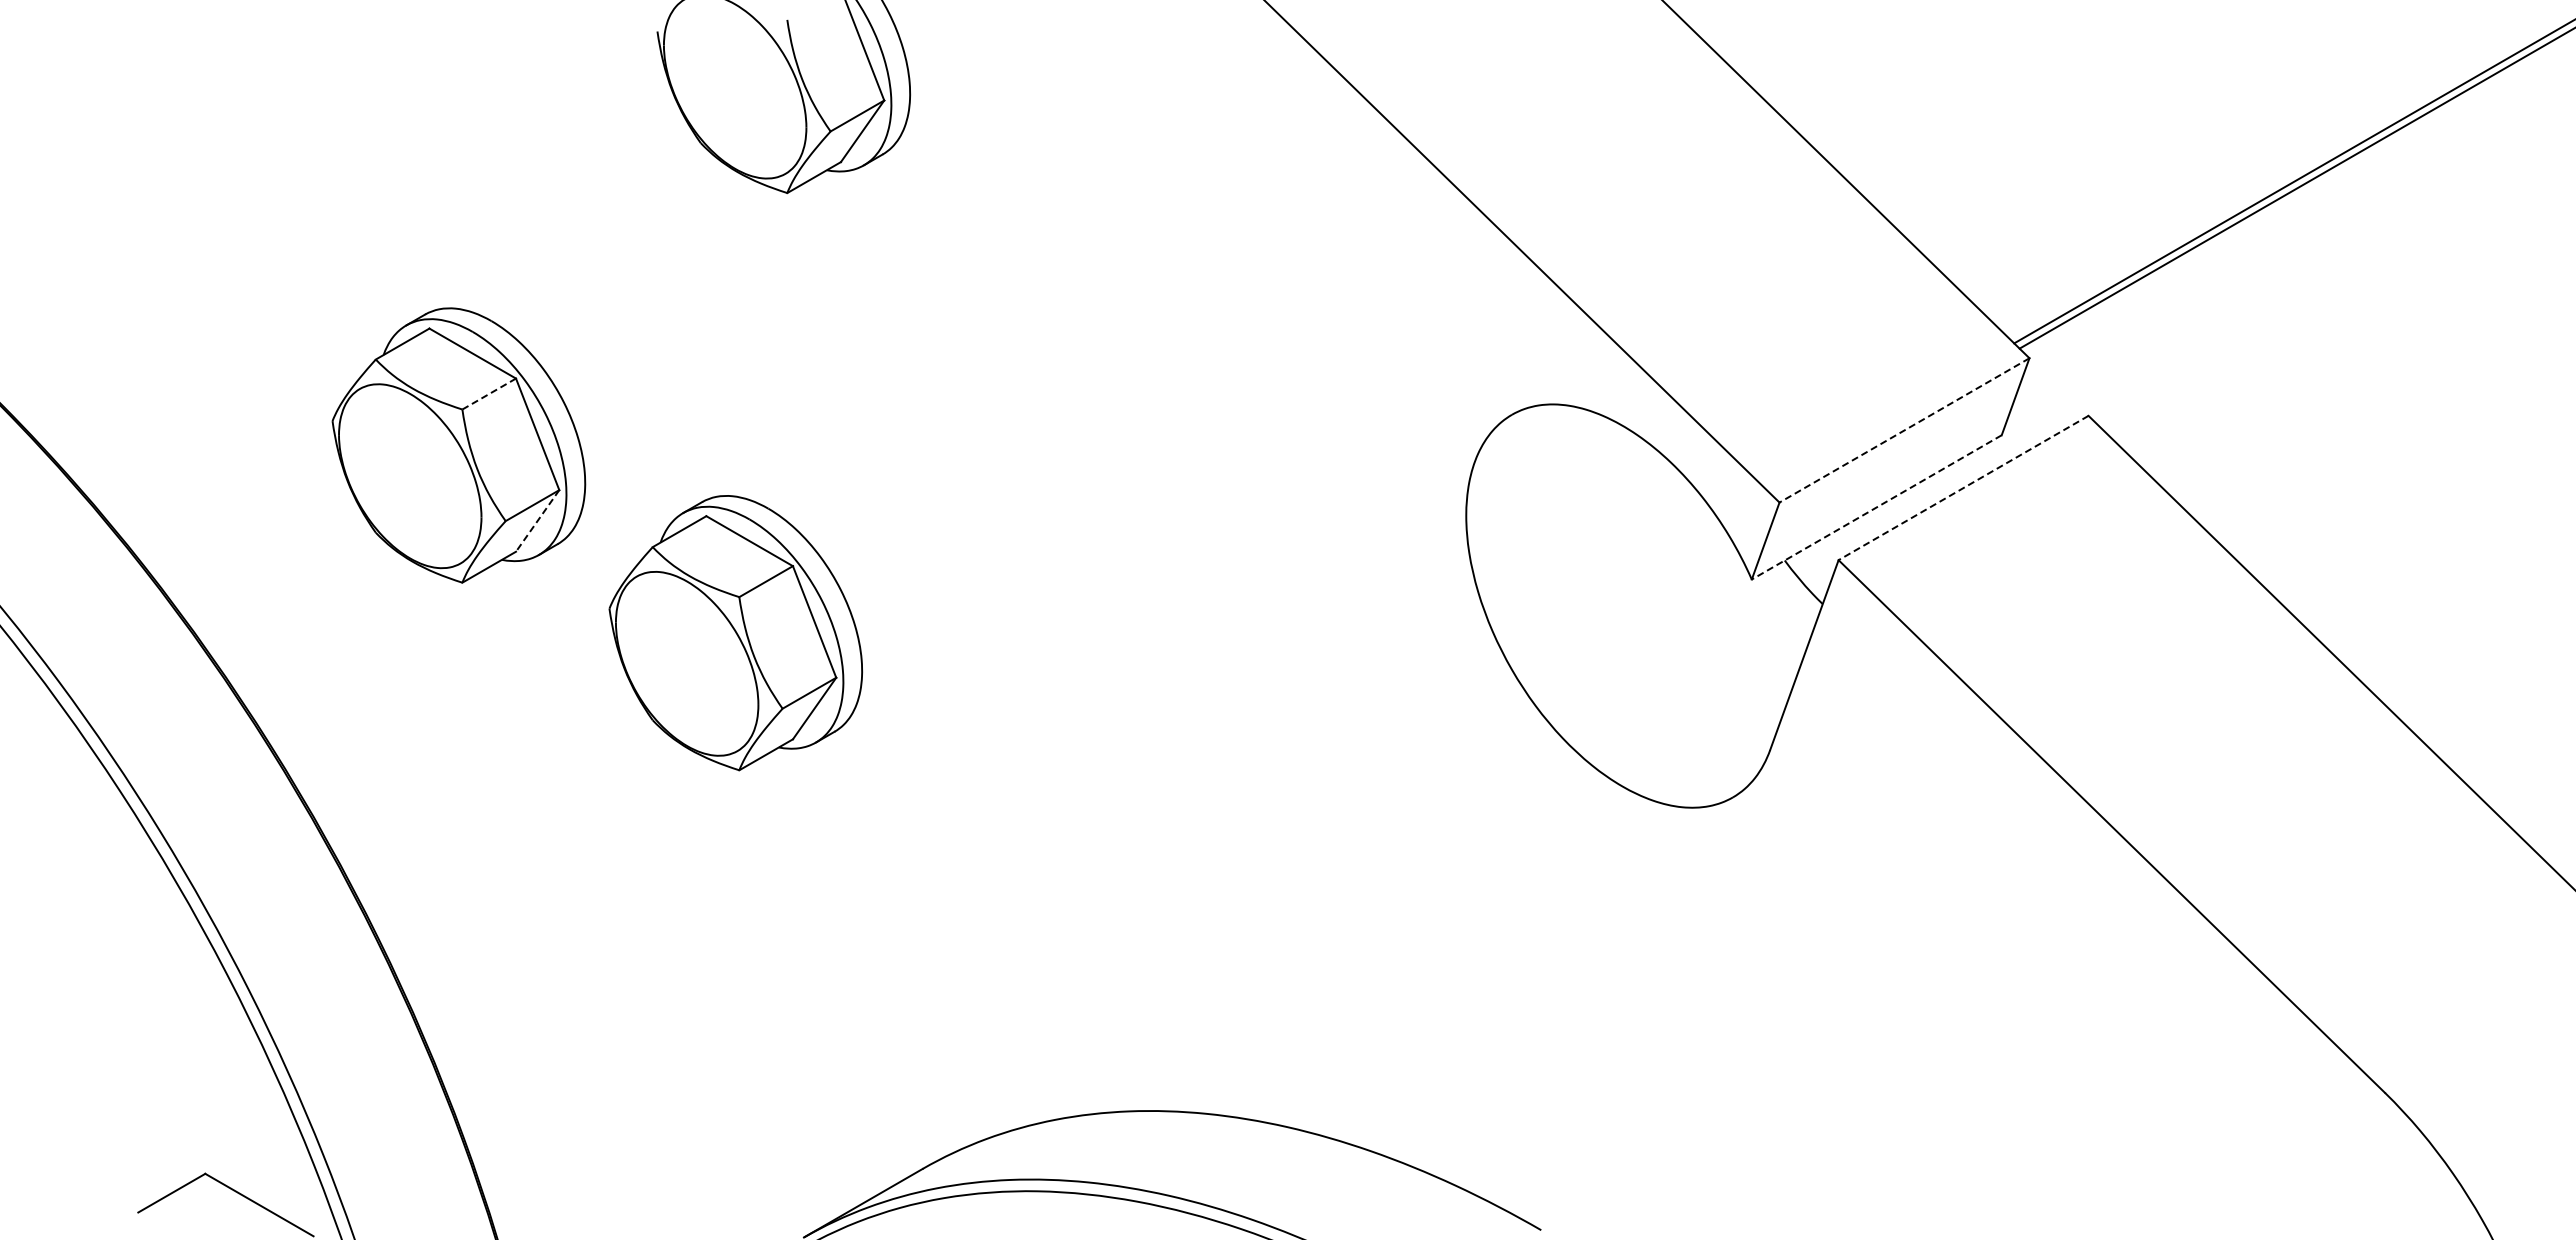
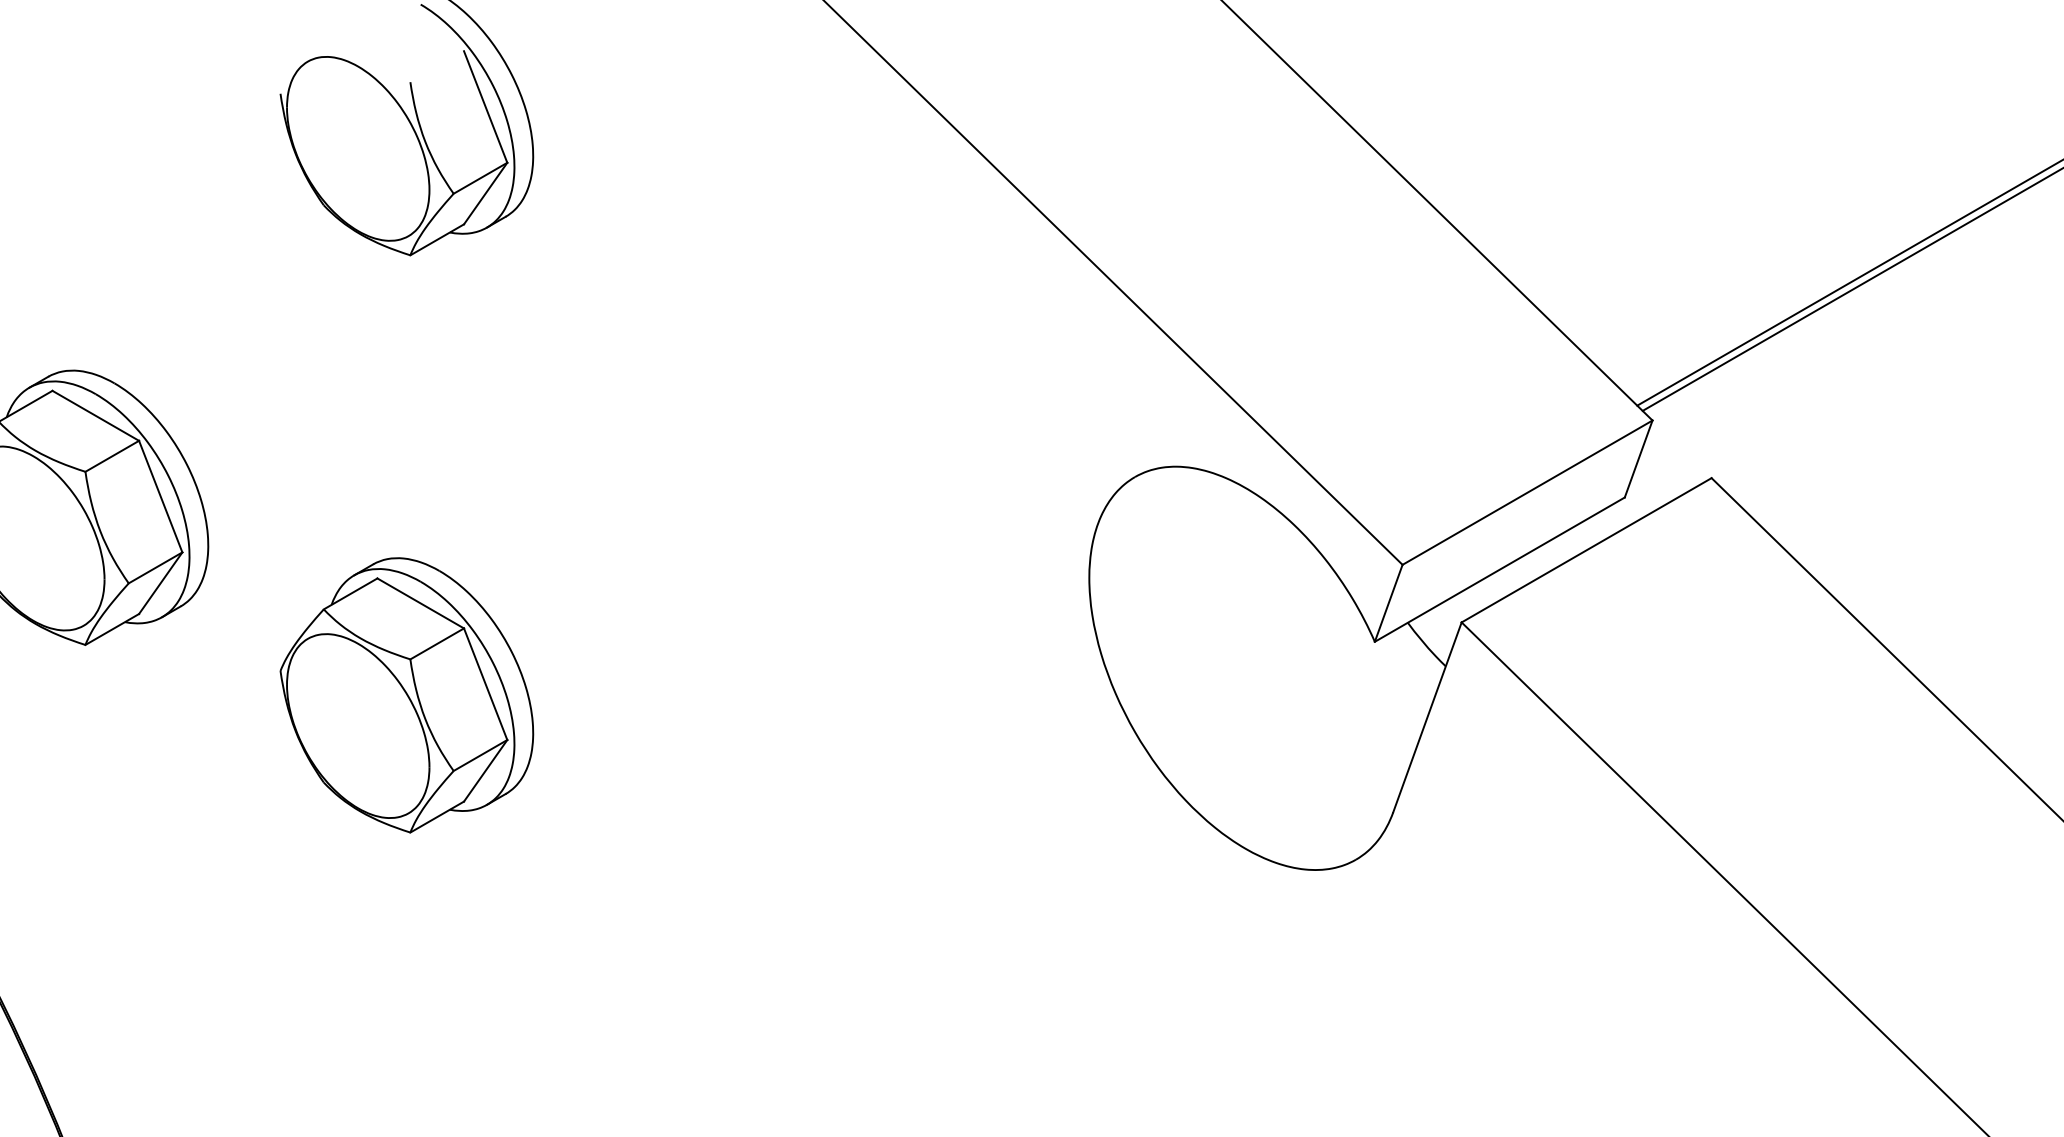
line: (489, 394) -> (112, 456), dashed -> solid
line: (1904, 430) -> (1527, 492), dashed -> solid
line: (1963, 488) -> (1586, 550), dashed -> solid
line: (1876, 507) -> (1499, 569), dashed -> solid
line: (537, 520) -> (160, 582), dashed -> solid
part: (735, 633) -> (406, 695), moved

